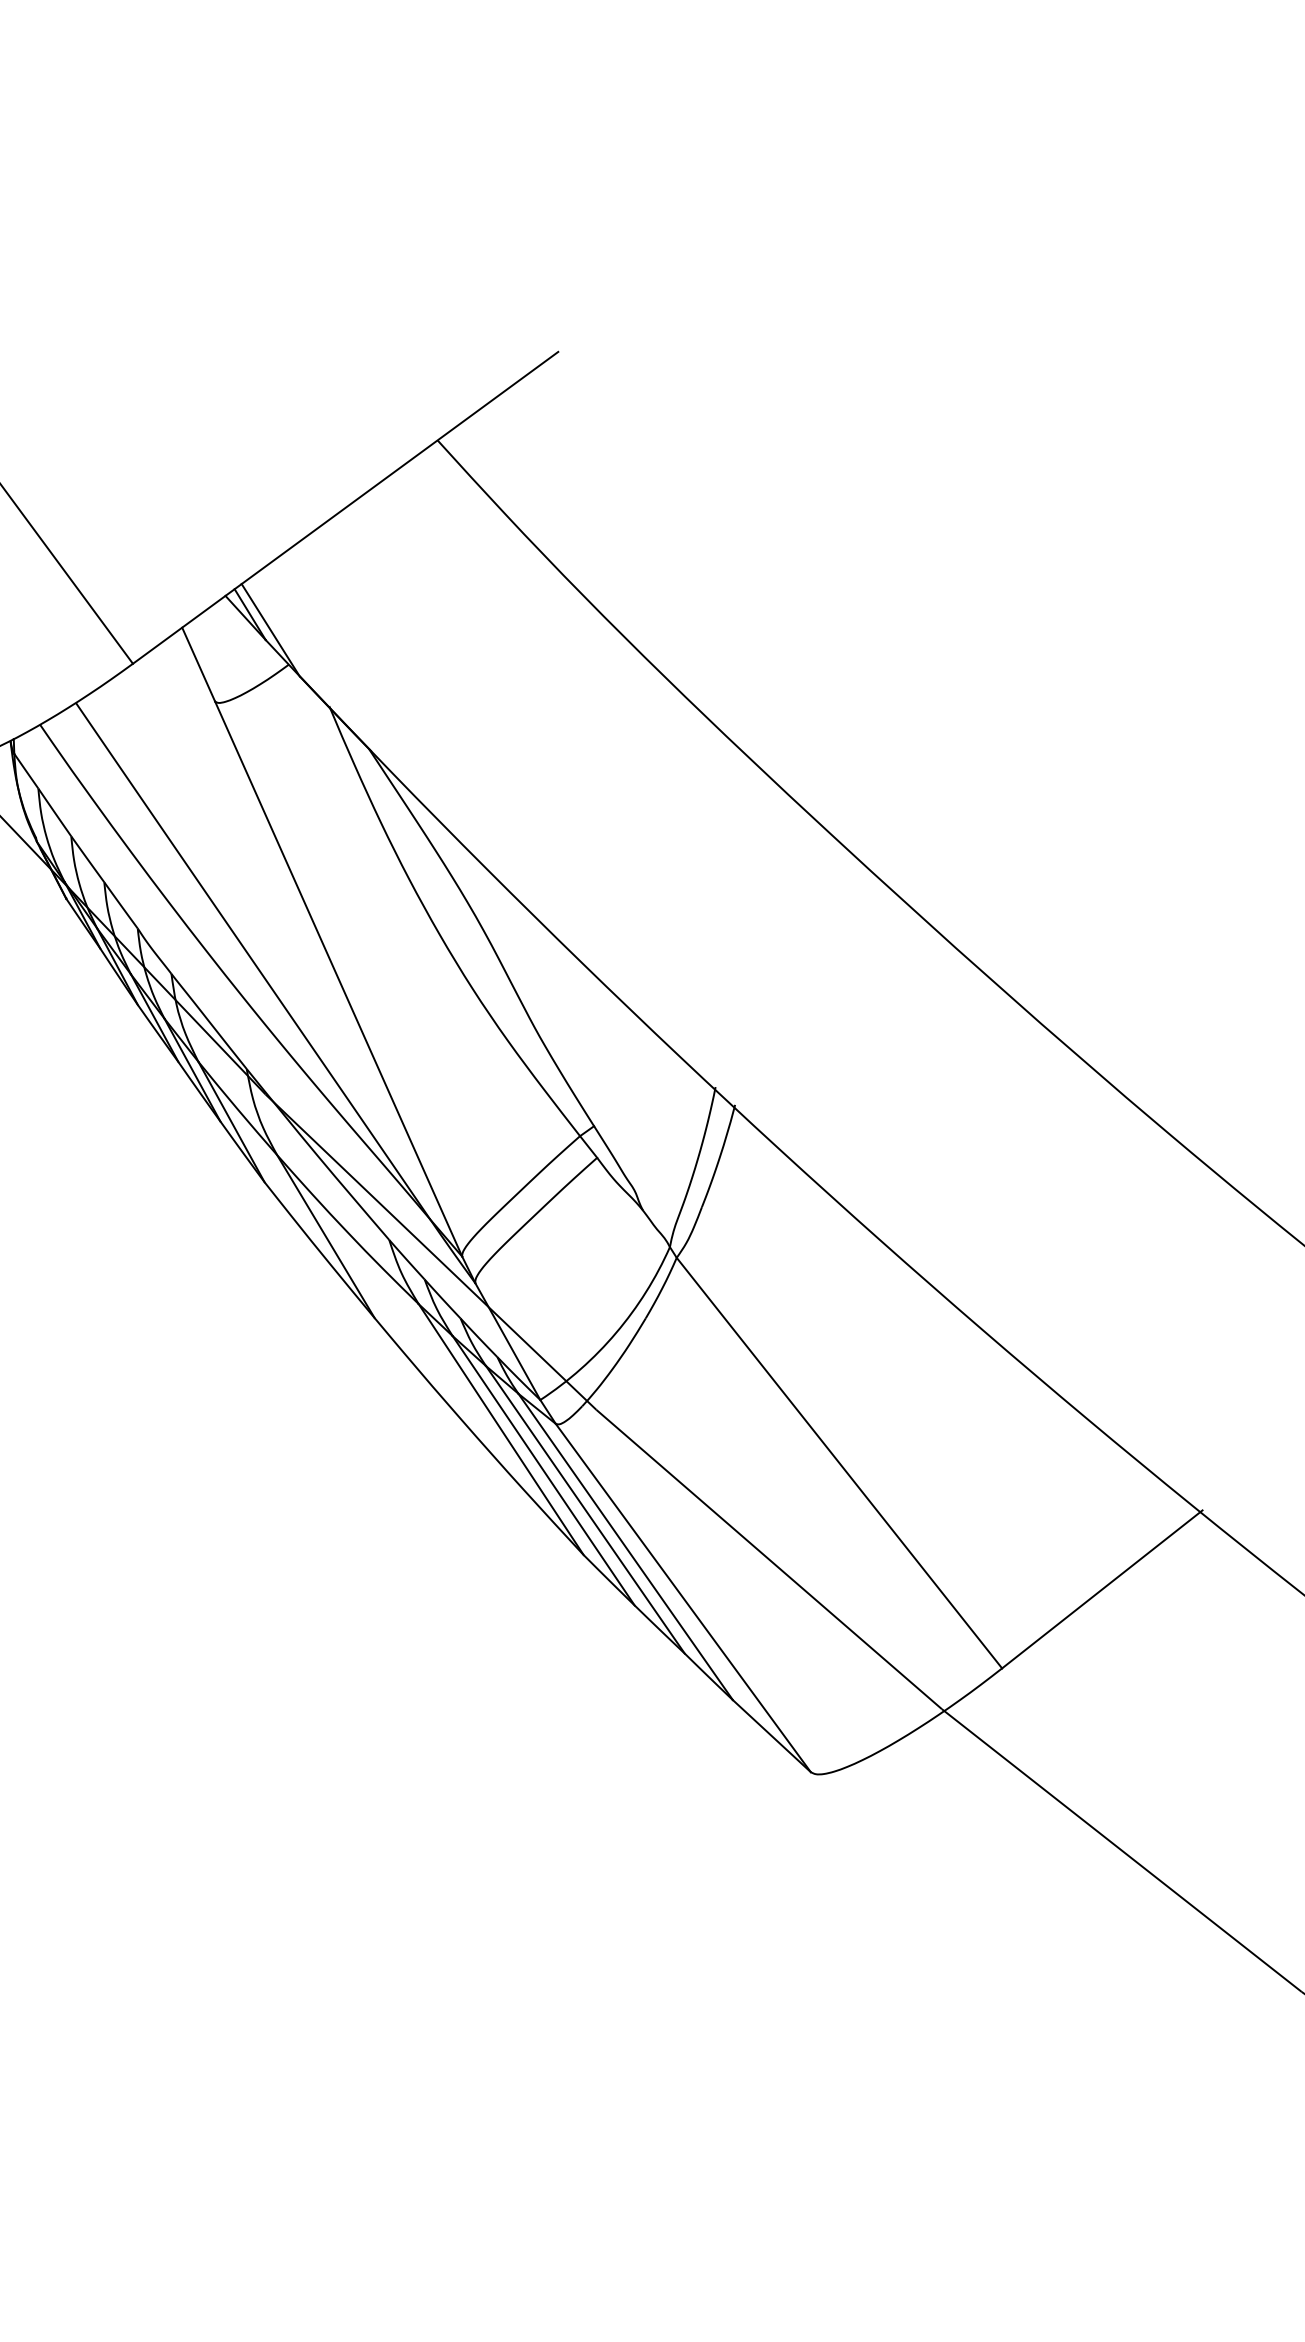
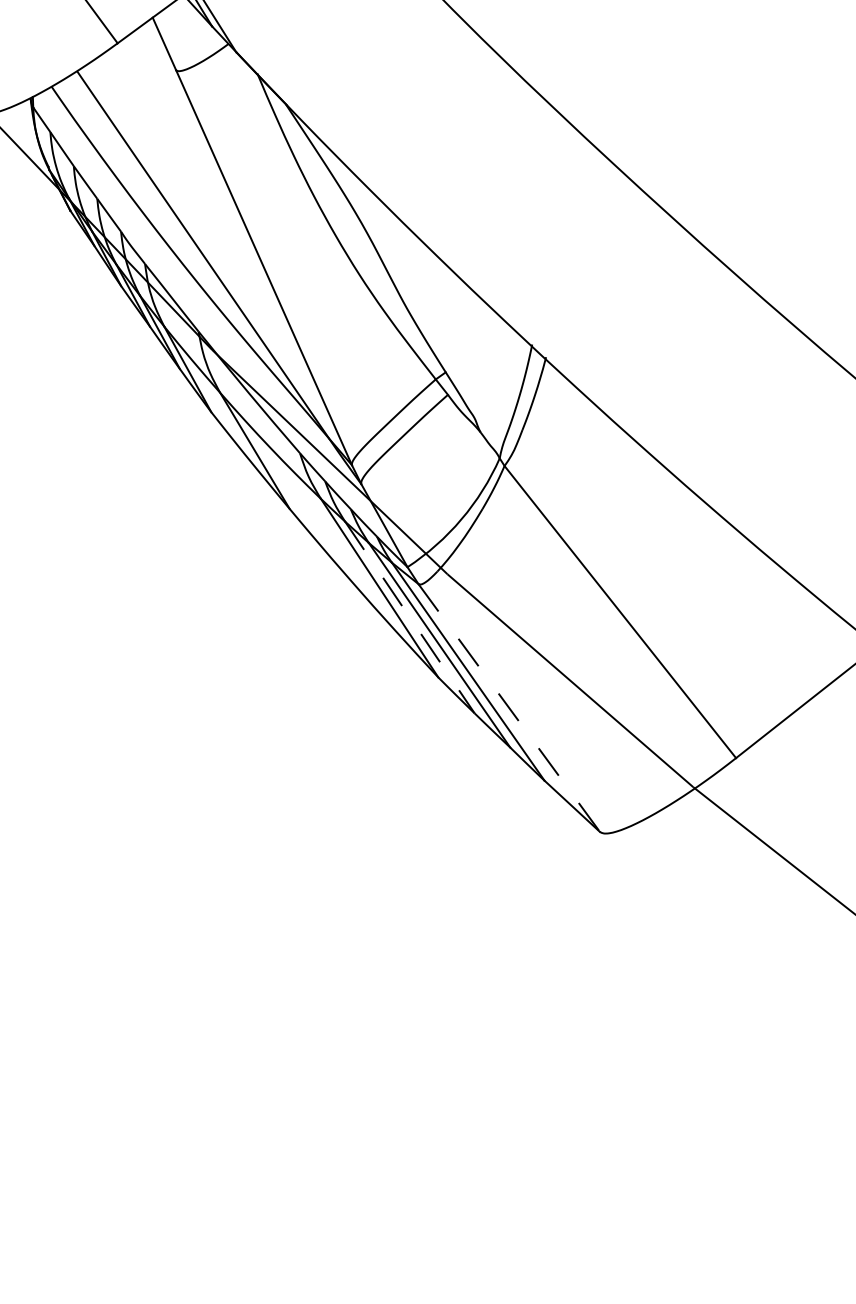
line: (543, 1470) -> (409, 617), solid -> dashed
line: (683, 1597) -> (509, 707), solid -> dashed

